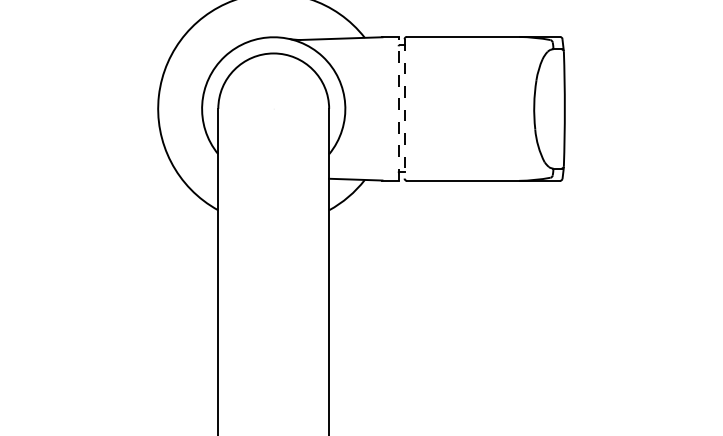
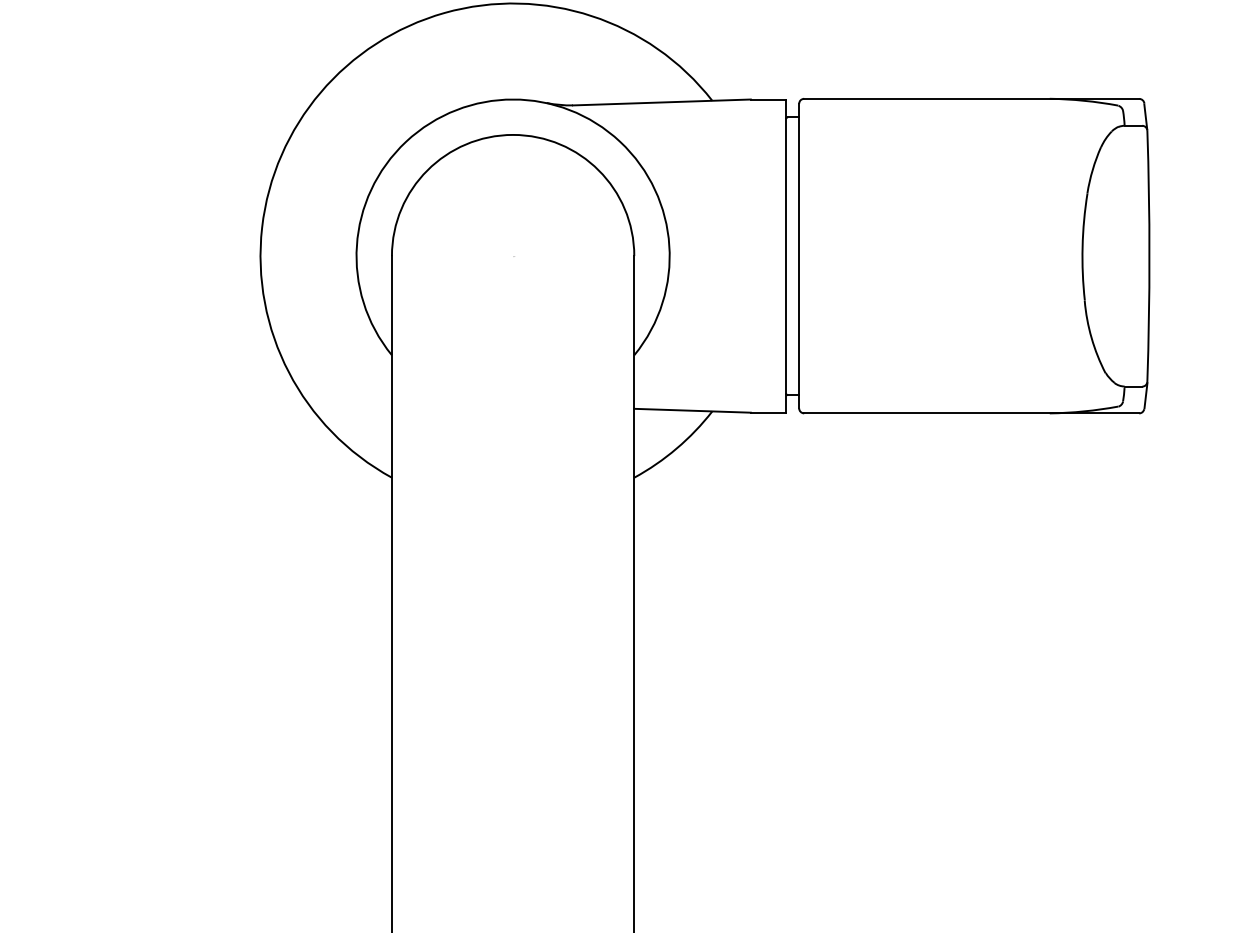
line: (398, 108) -> (785, 255), dashed -> solid
line: (404, 108) -> (798, 255), dashed -> solid

